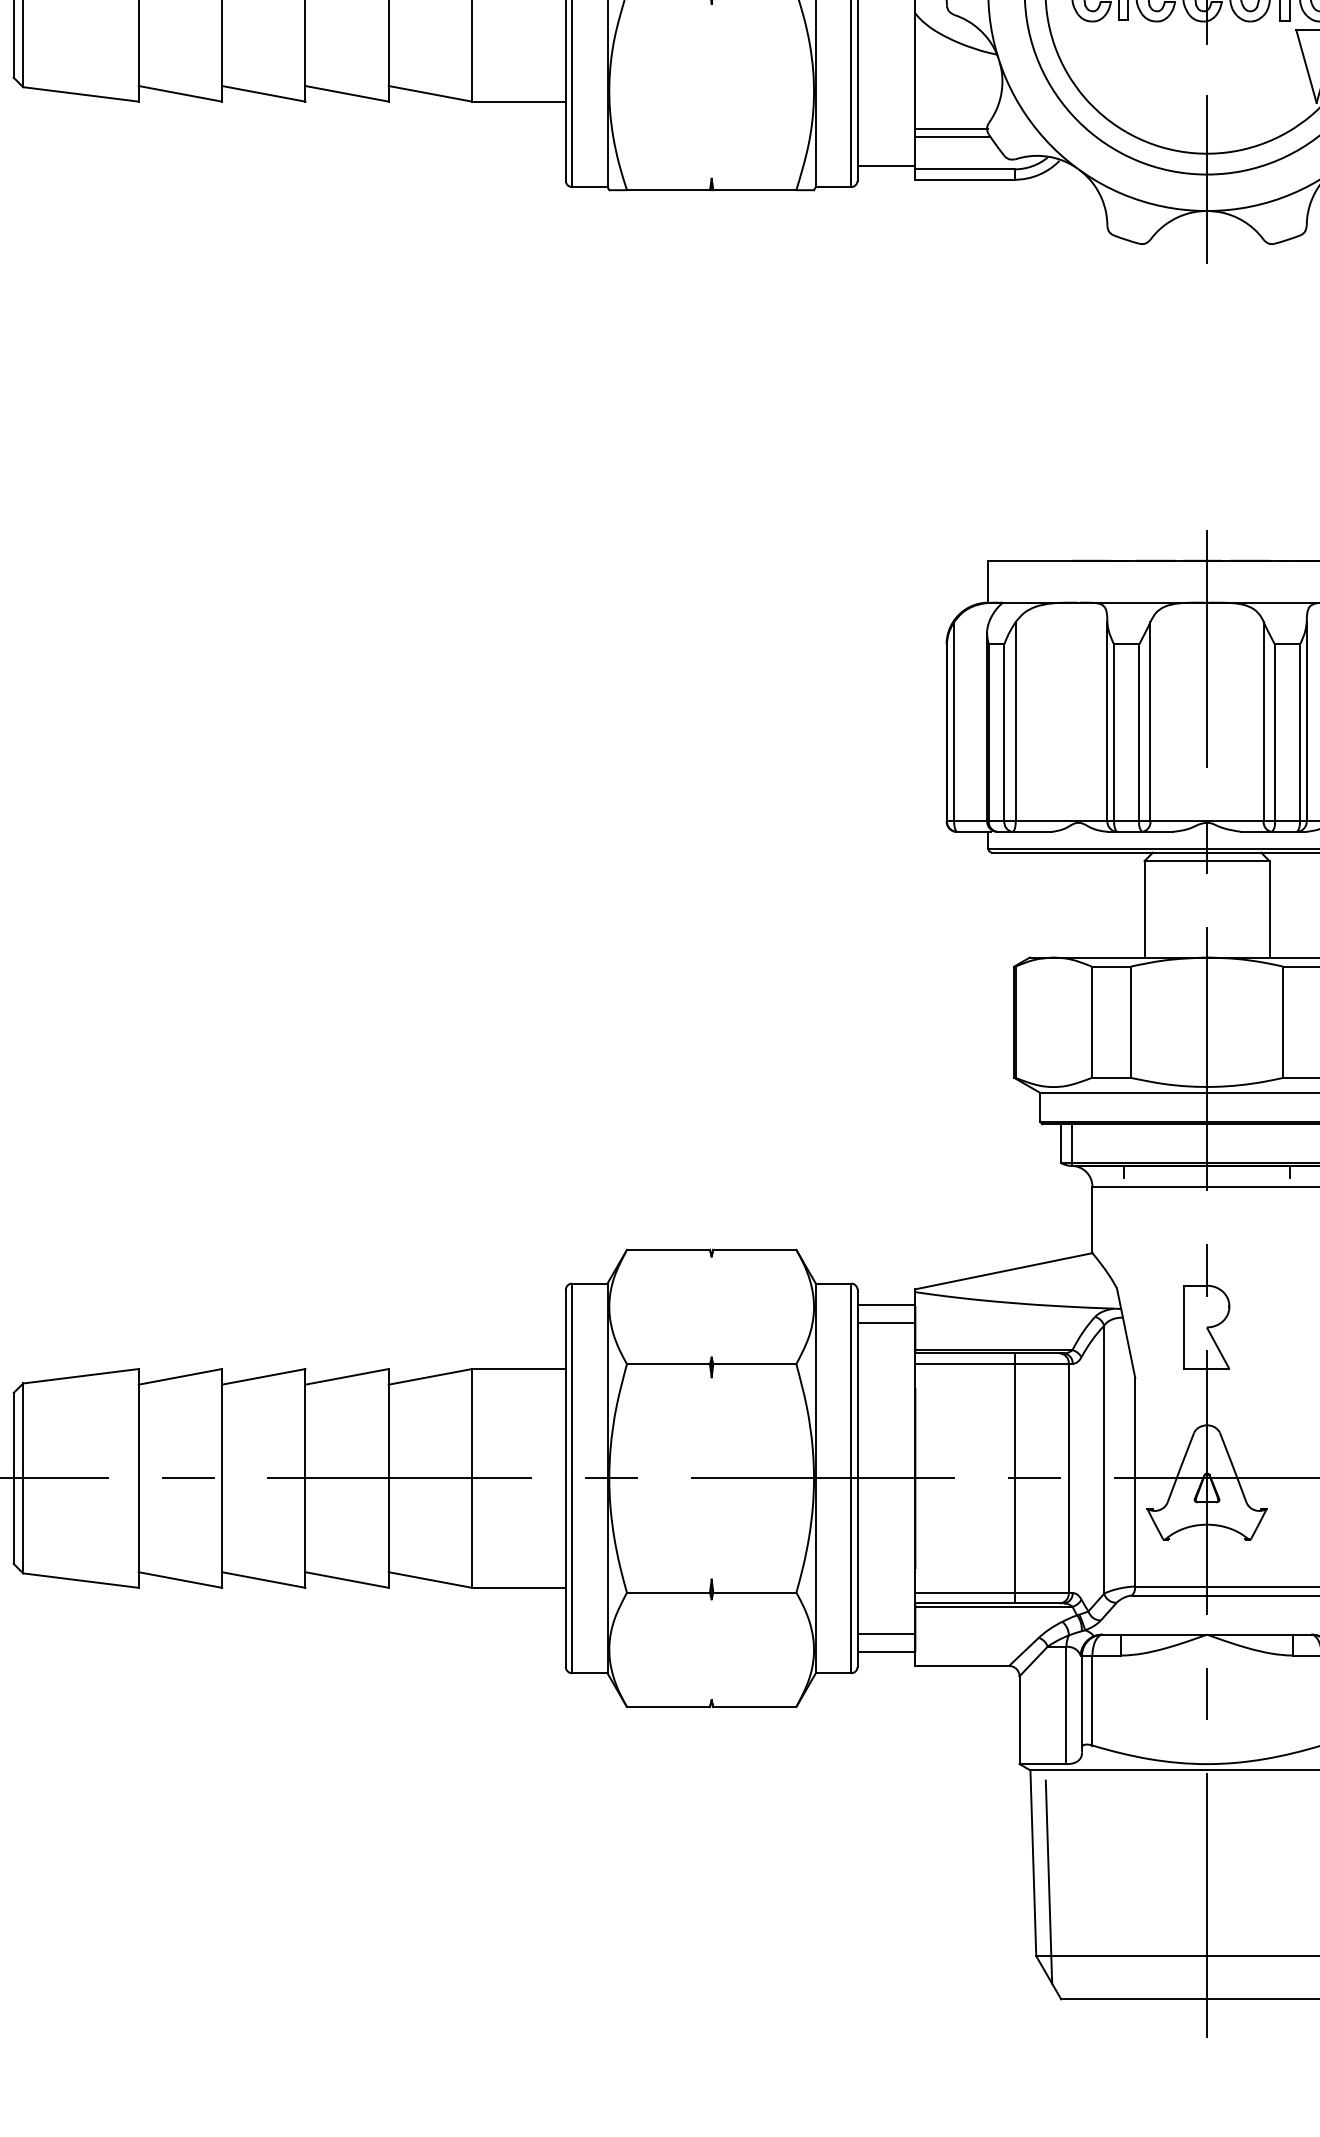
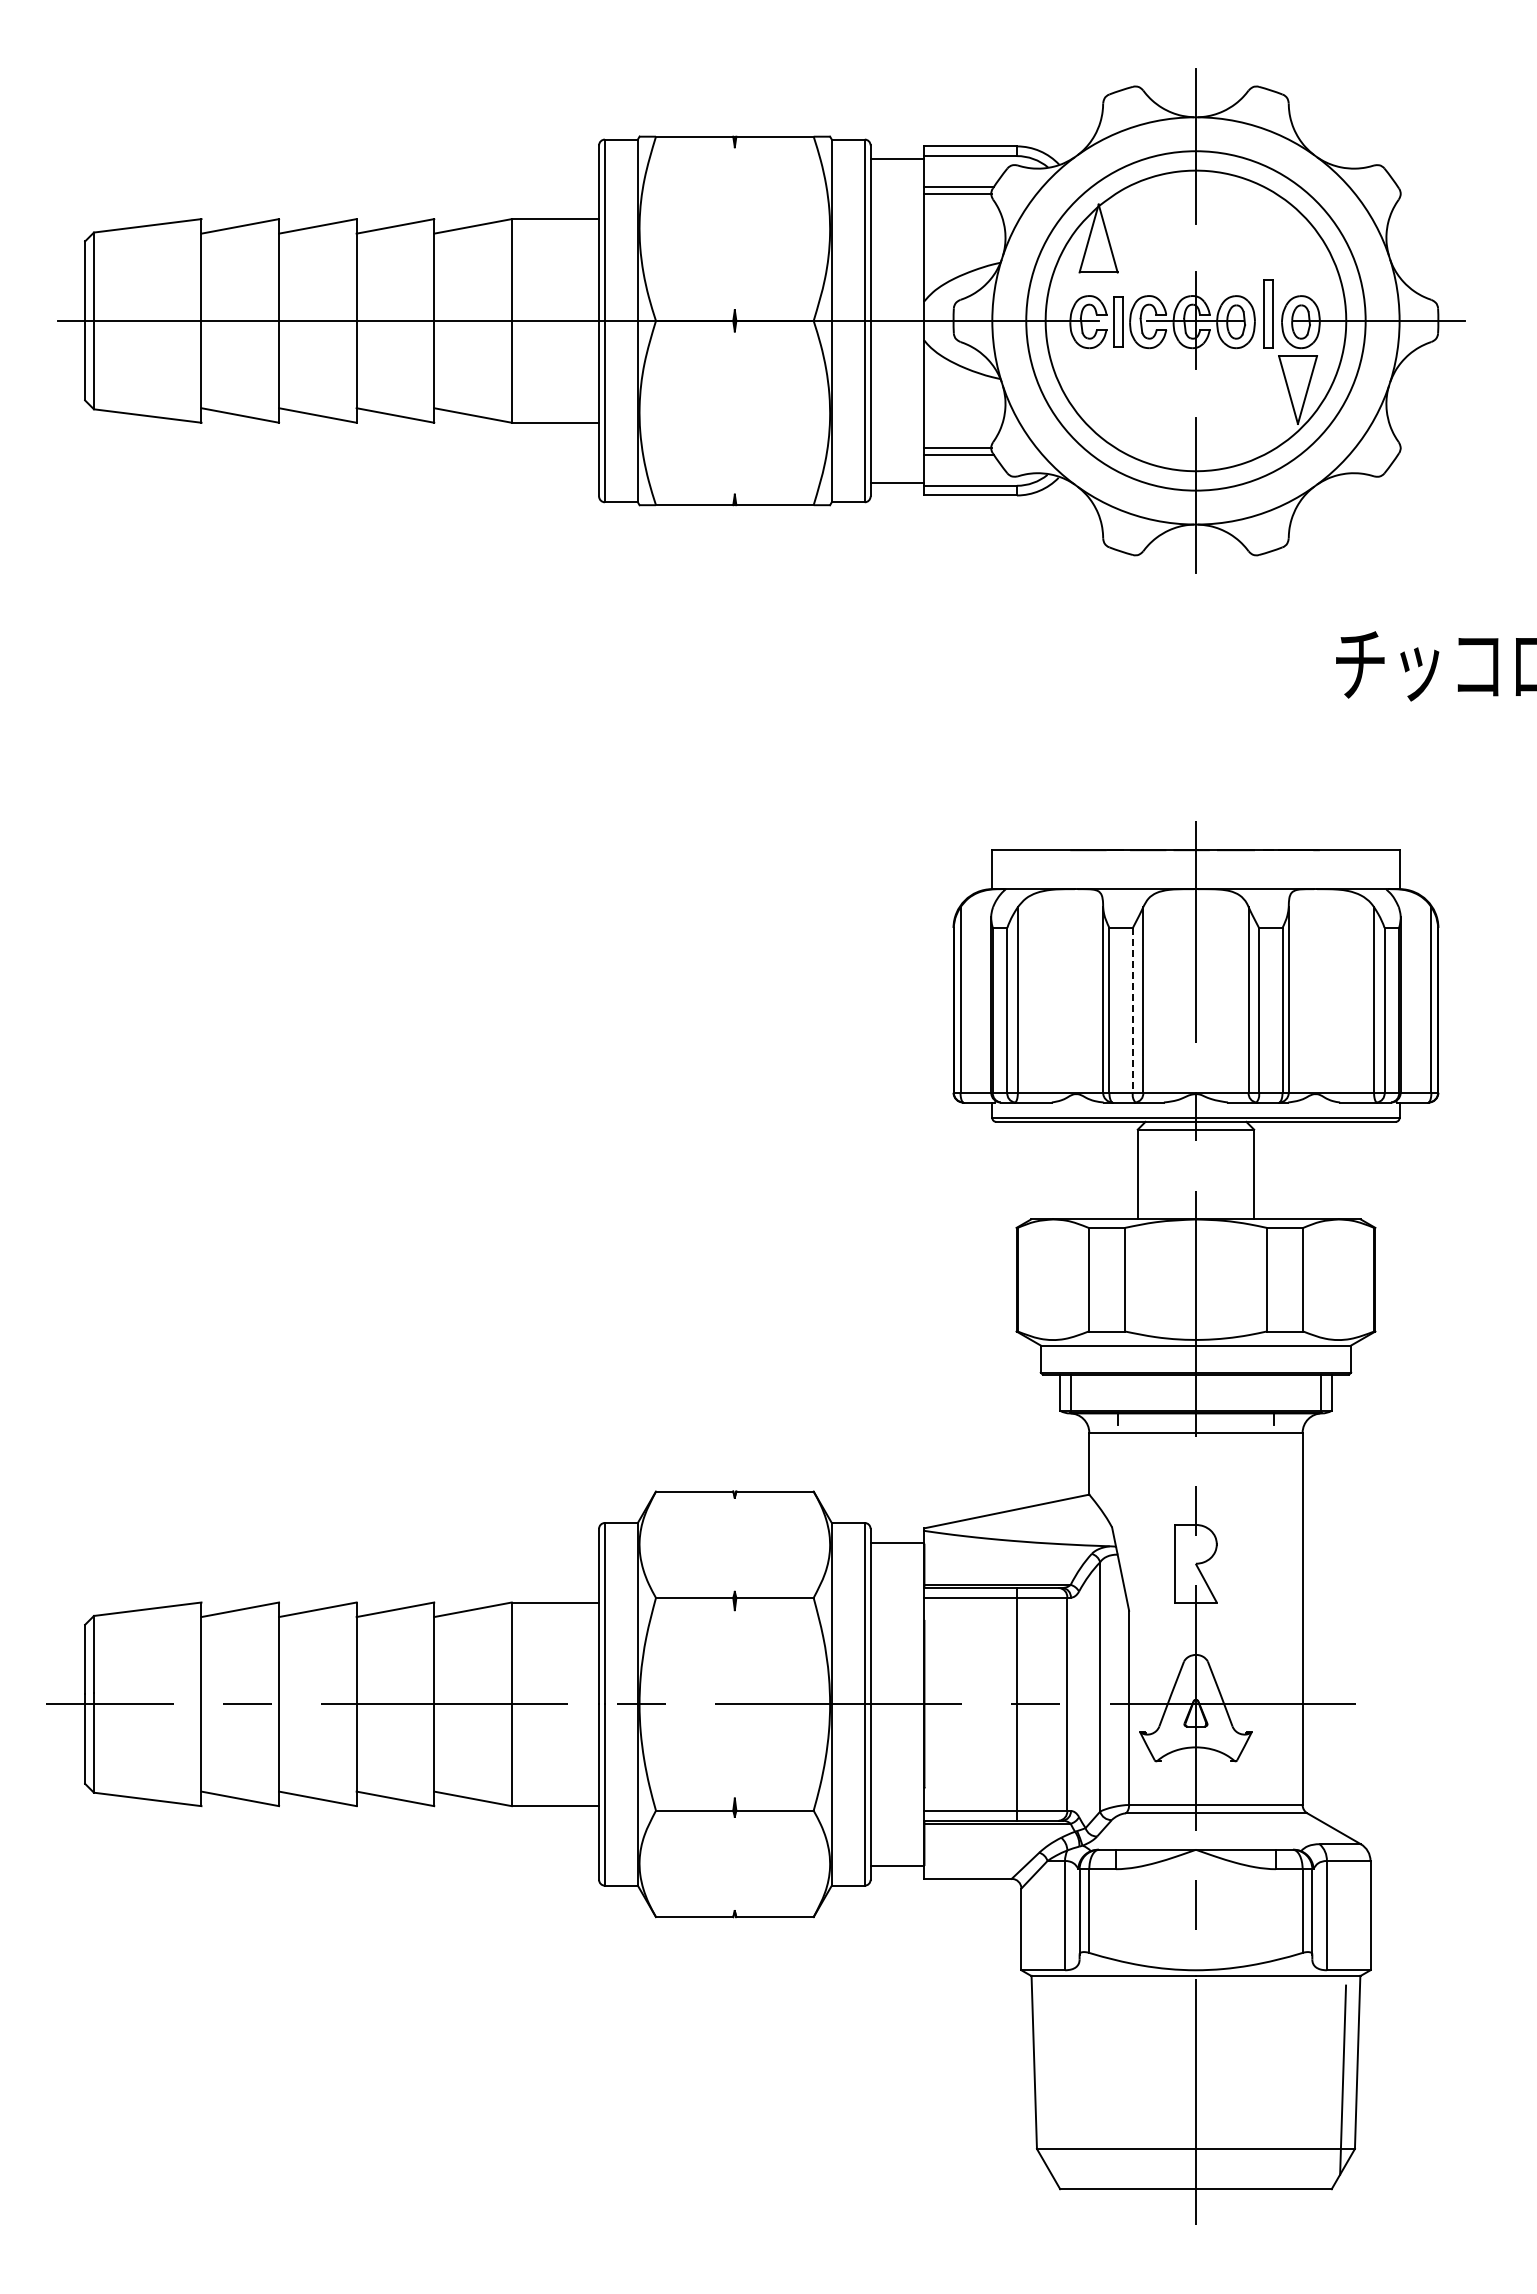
line: (1138, 733) -> (1132, 1010), solid -> dashed
line: (886, 1322) -> (897, 1559), removed
line: (886, 1634) -> (897, 1849), removed
line: (1048, 1881) -> (1048, 2079), removed

